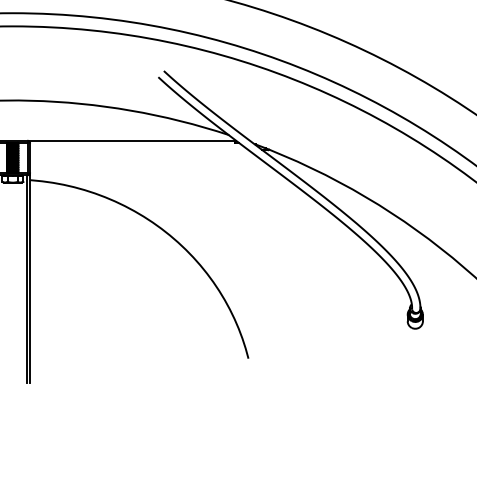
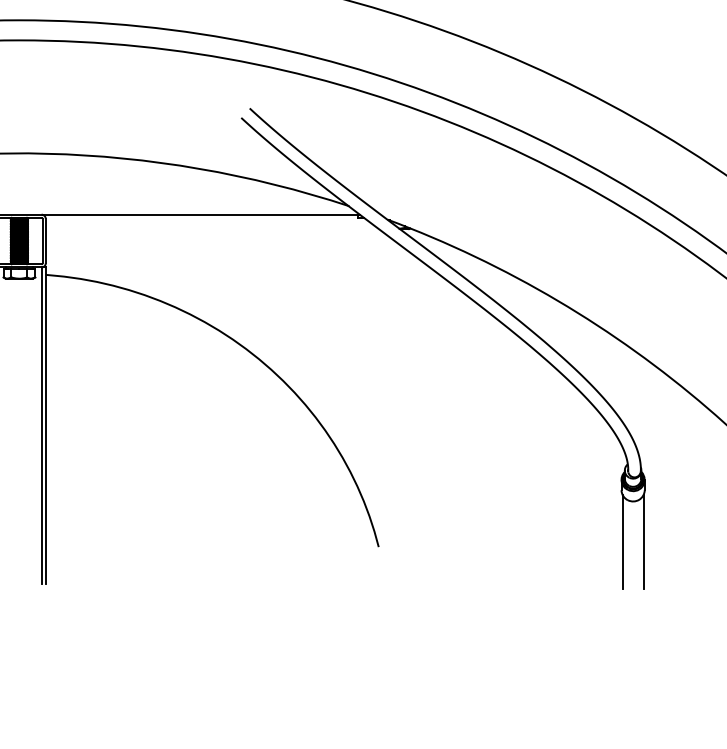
line: (408, 355) -> (622, 542), added
line: (422, 355) -> (644, 542), added

